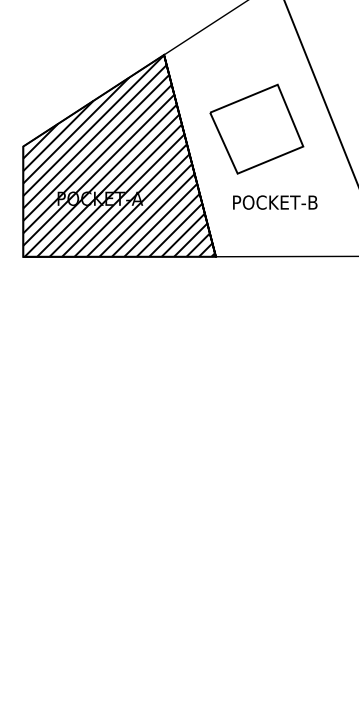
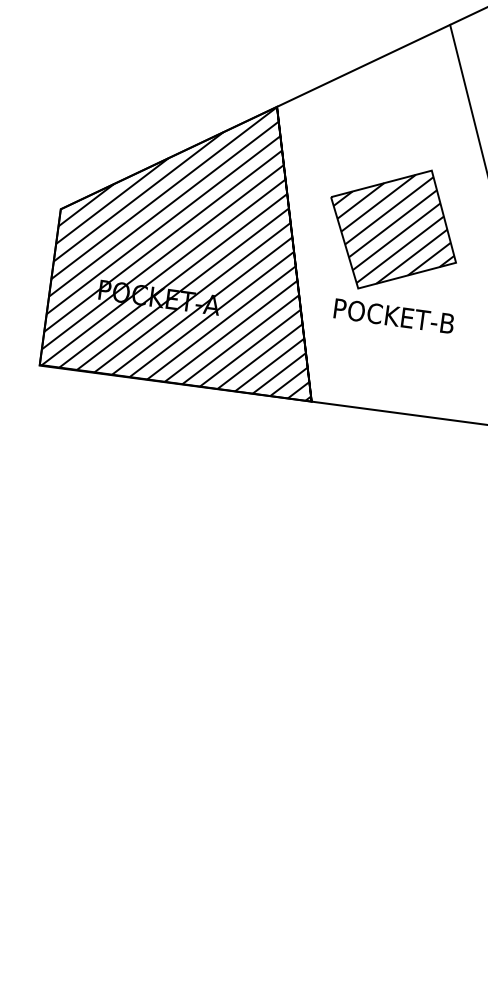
hatch: (256, 129) -> (393, 229), added
text: (275, 202) -> (394, 316), moved

